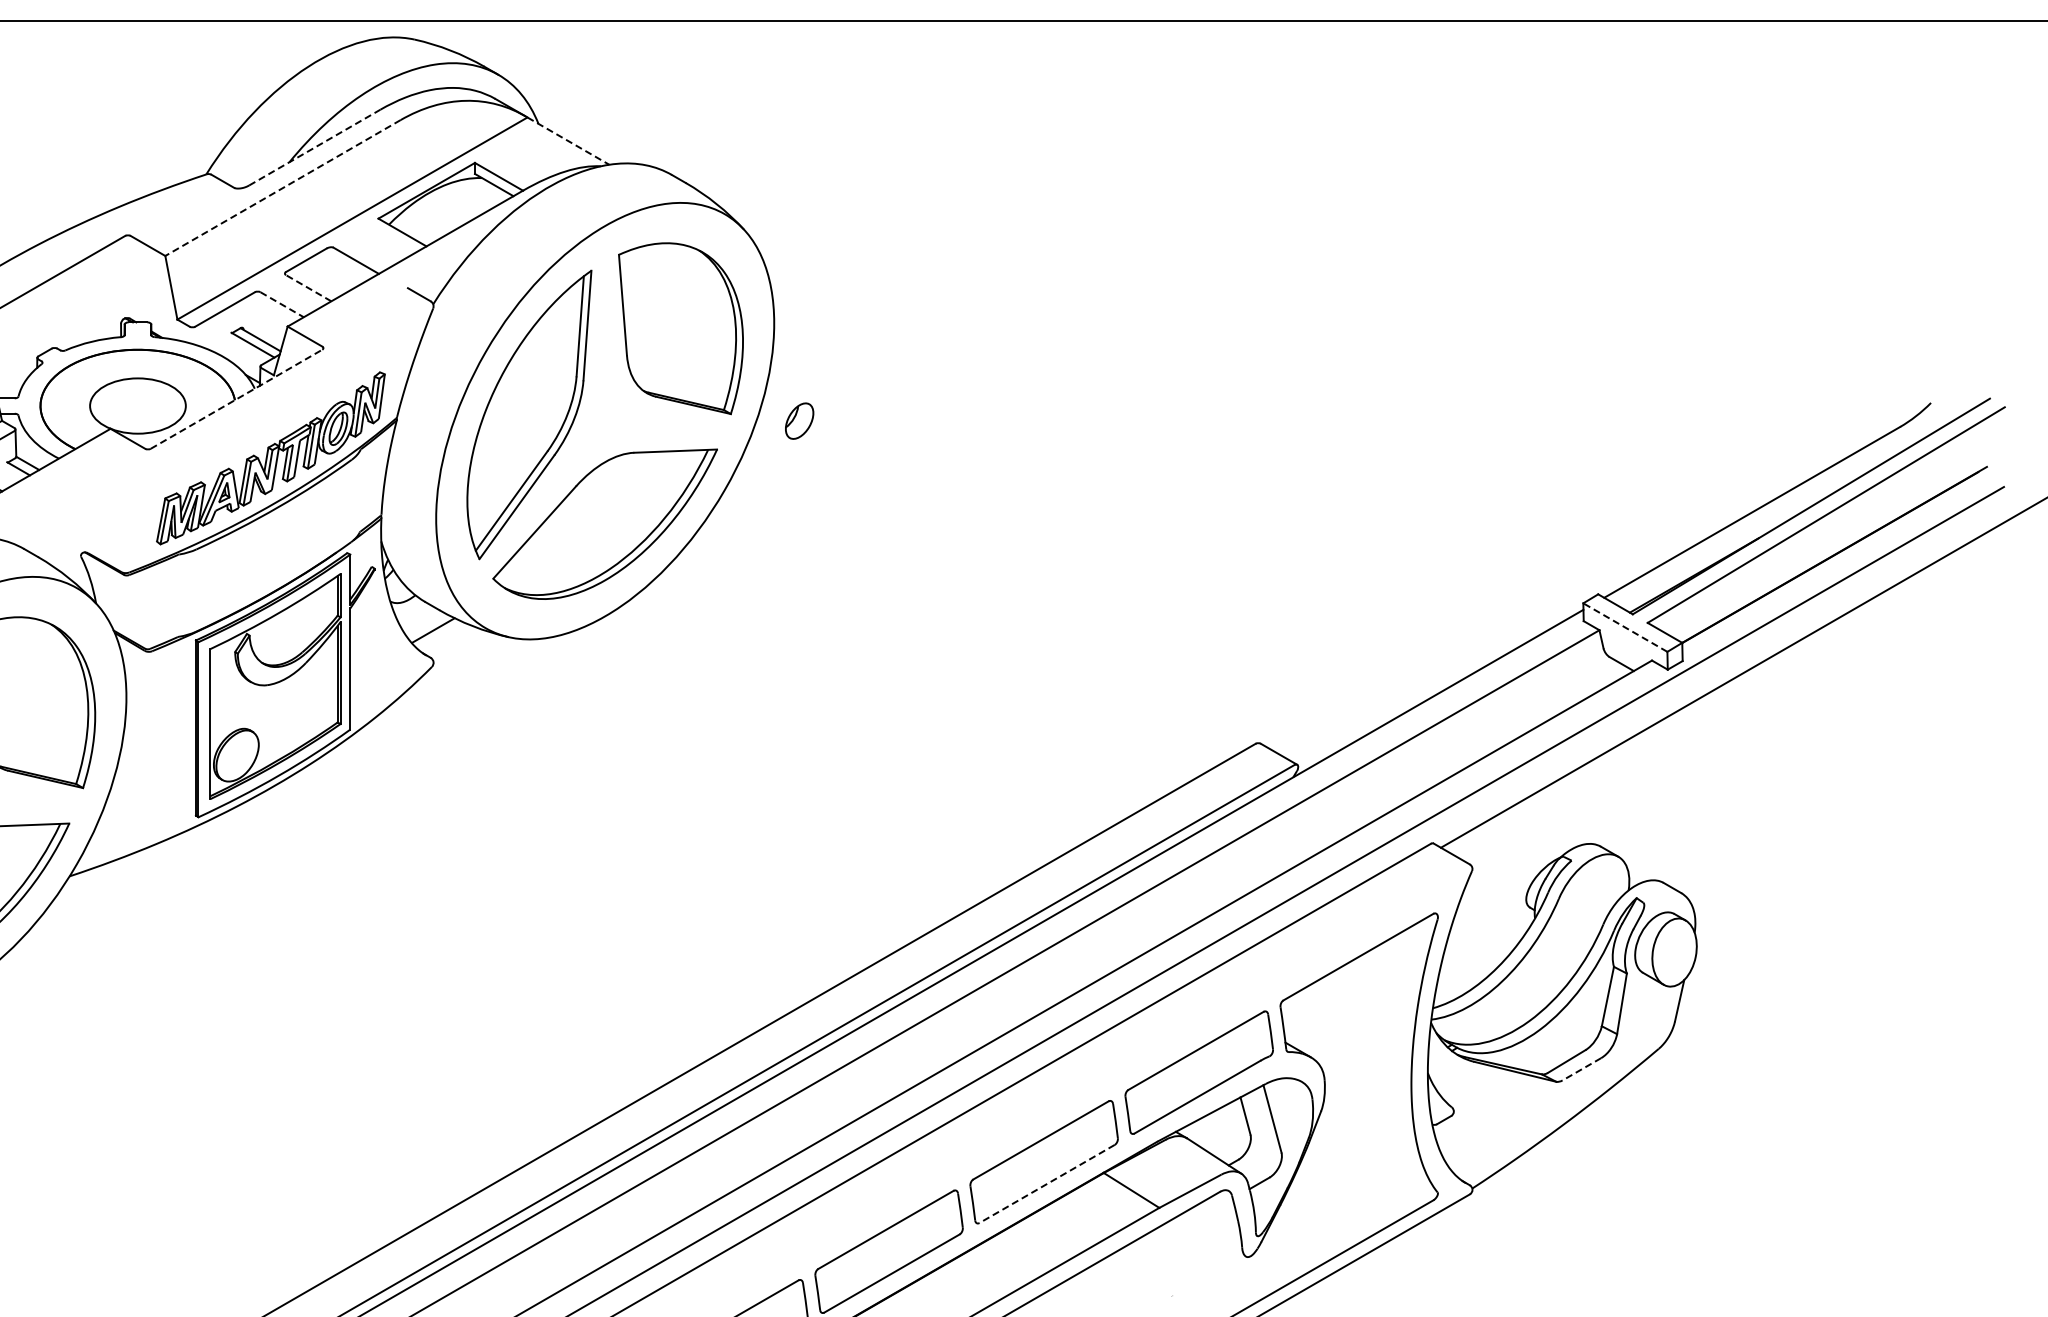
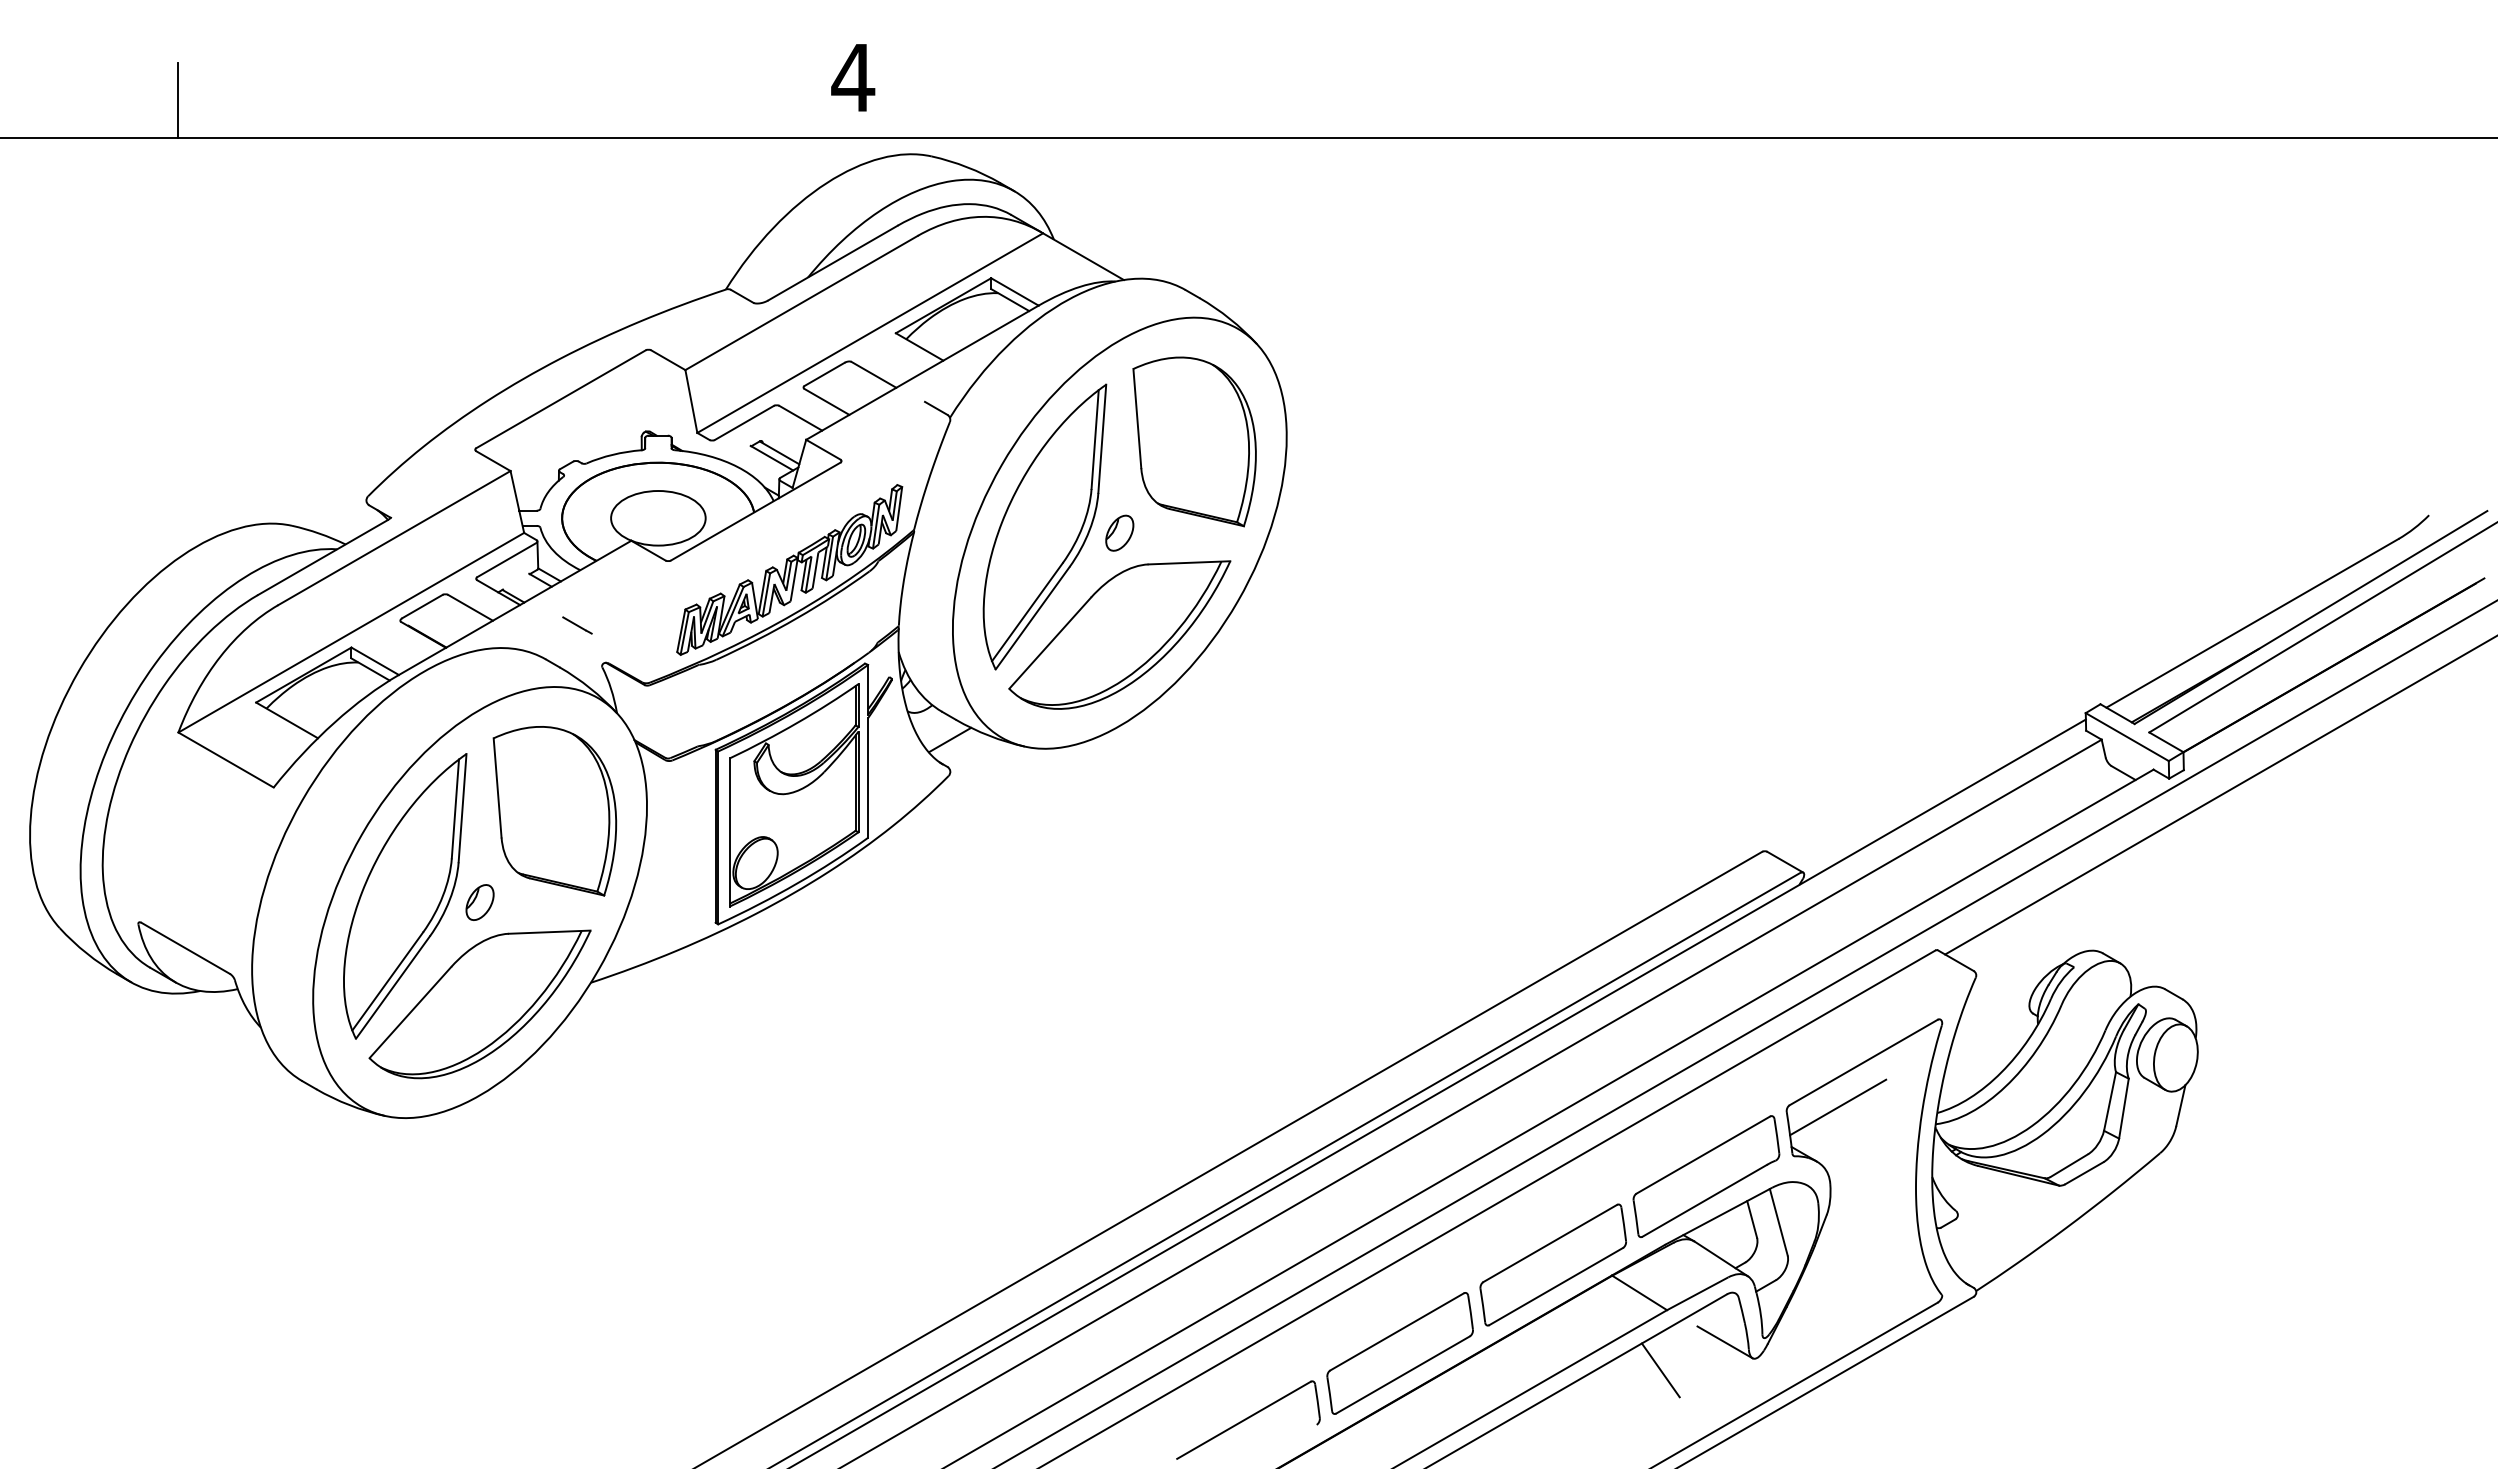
line: (568, 140) -> (1083, 256), dashed -> solid
line: (314, 148) -> (832, 263), dashed -> solid
line: (282, 188) -> (801, 303), dashed -> solid
line: (309, 287) -> (827, 401), dashed -> solid
line: (281, 304) -> (800, 418), dashed -> solid
line: (236, 399) -> (755, 511), dashed -> solid
part: (799, 420) -> (1119, 532), moved
line: (56, 514) -> (577, 625), added
line: (1625, 628) -> (2127, 737), dashed -> solid
line: (1332, 1002) -> (1838, 1107), added
line: (1581, 1069) -> (2083, 1173), dashed -> solid
line: (1046, 1183) -> (1555, 1286), dashed -> solid
line: (1217, 1240) -> (1724, 1342), added
line: (1152, 1268) -> (1660, 1370), added

